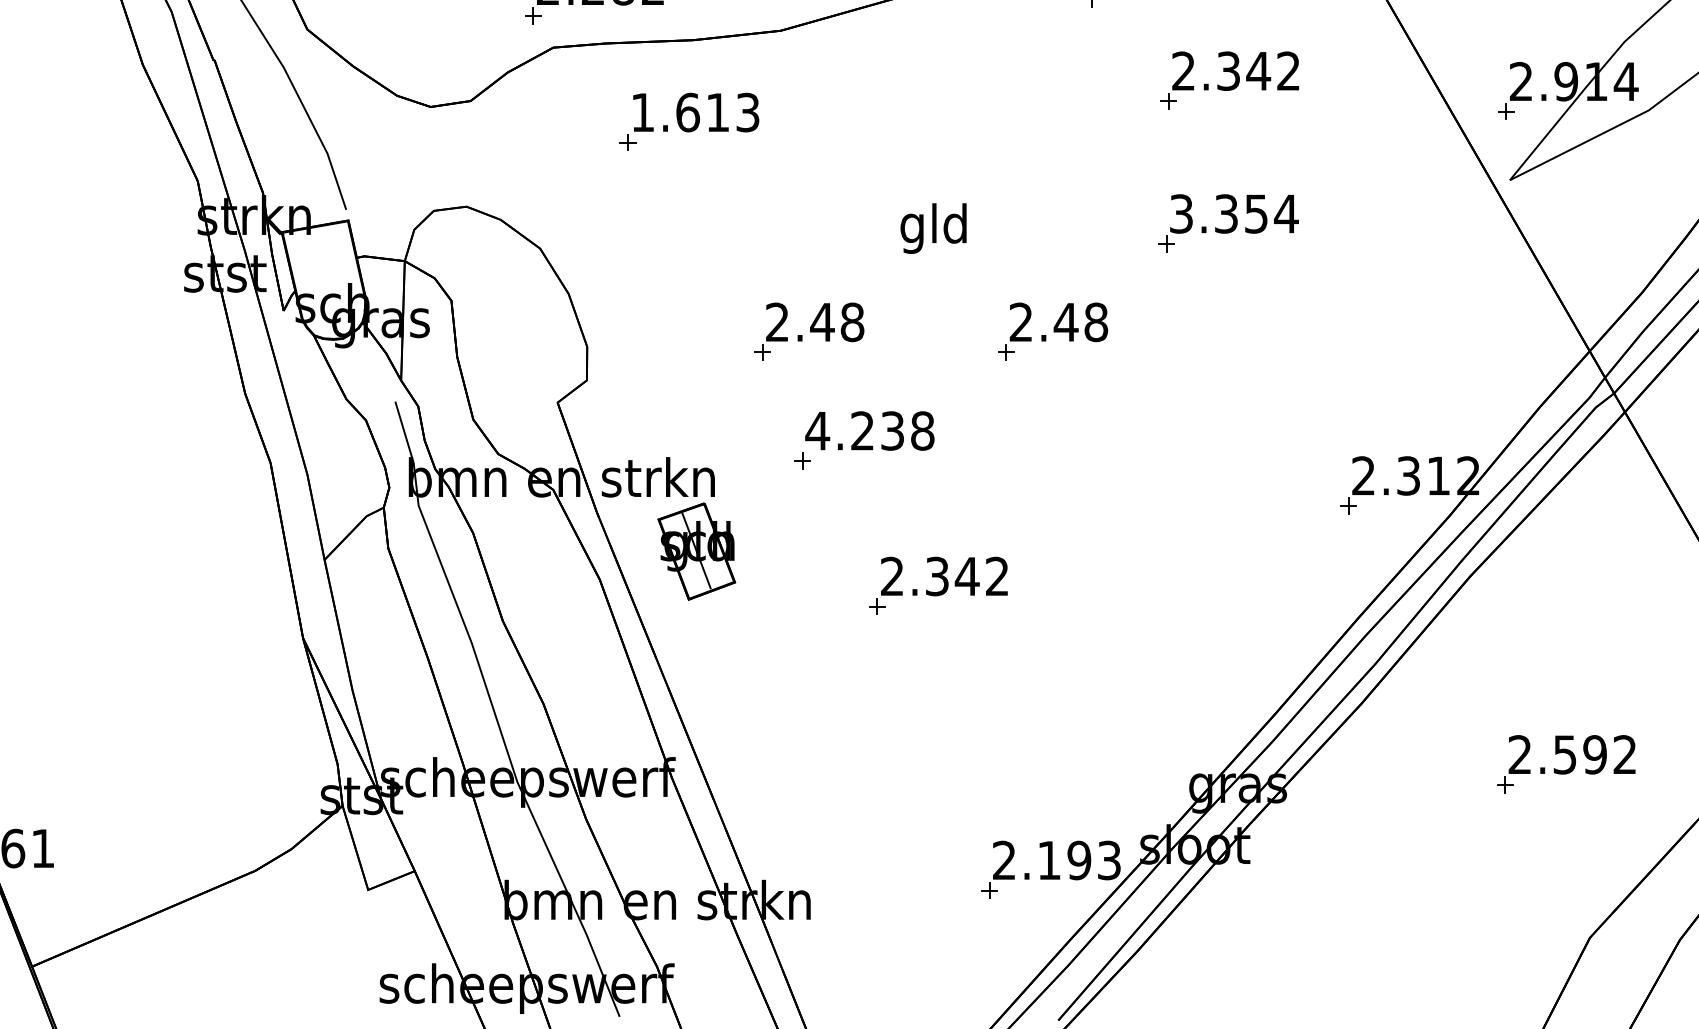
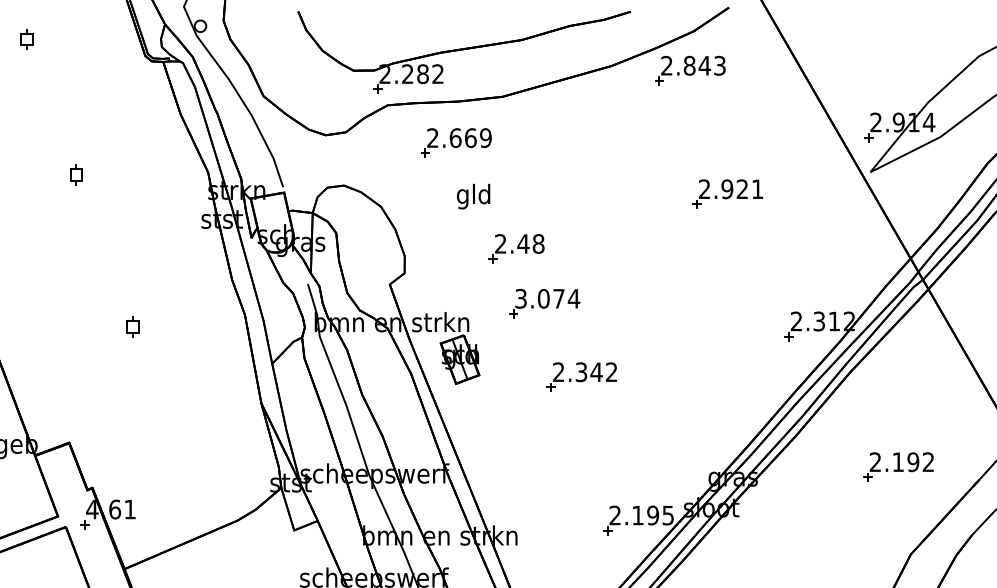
part: (1228, 79) -> (728, 121), removed
text: (695, 113) -> (459, 138), 1.613 -> 2.669
text: (1234, 214) -> (731, 189), 3.354 -> 2.921
text: (933, 228) -> (473, 196), moved
part: (1052, 331) -> (639, 248), removed
text: (870, 430) -> (547, 298), 4.238 -> 3.074
part: (47, 485) -> (132, 326), added
text: (1563, 755) -> (897, 462), 2.592 -> 2.192
text: (1109, 858) -> (668, 514), 2.193 -> 2.195

